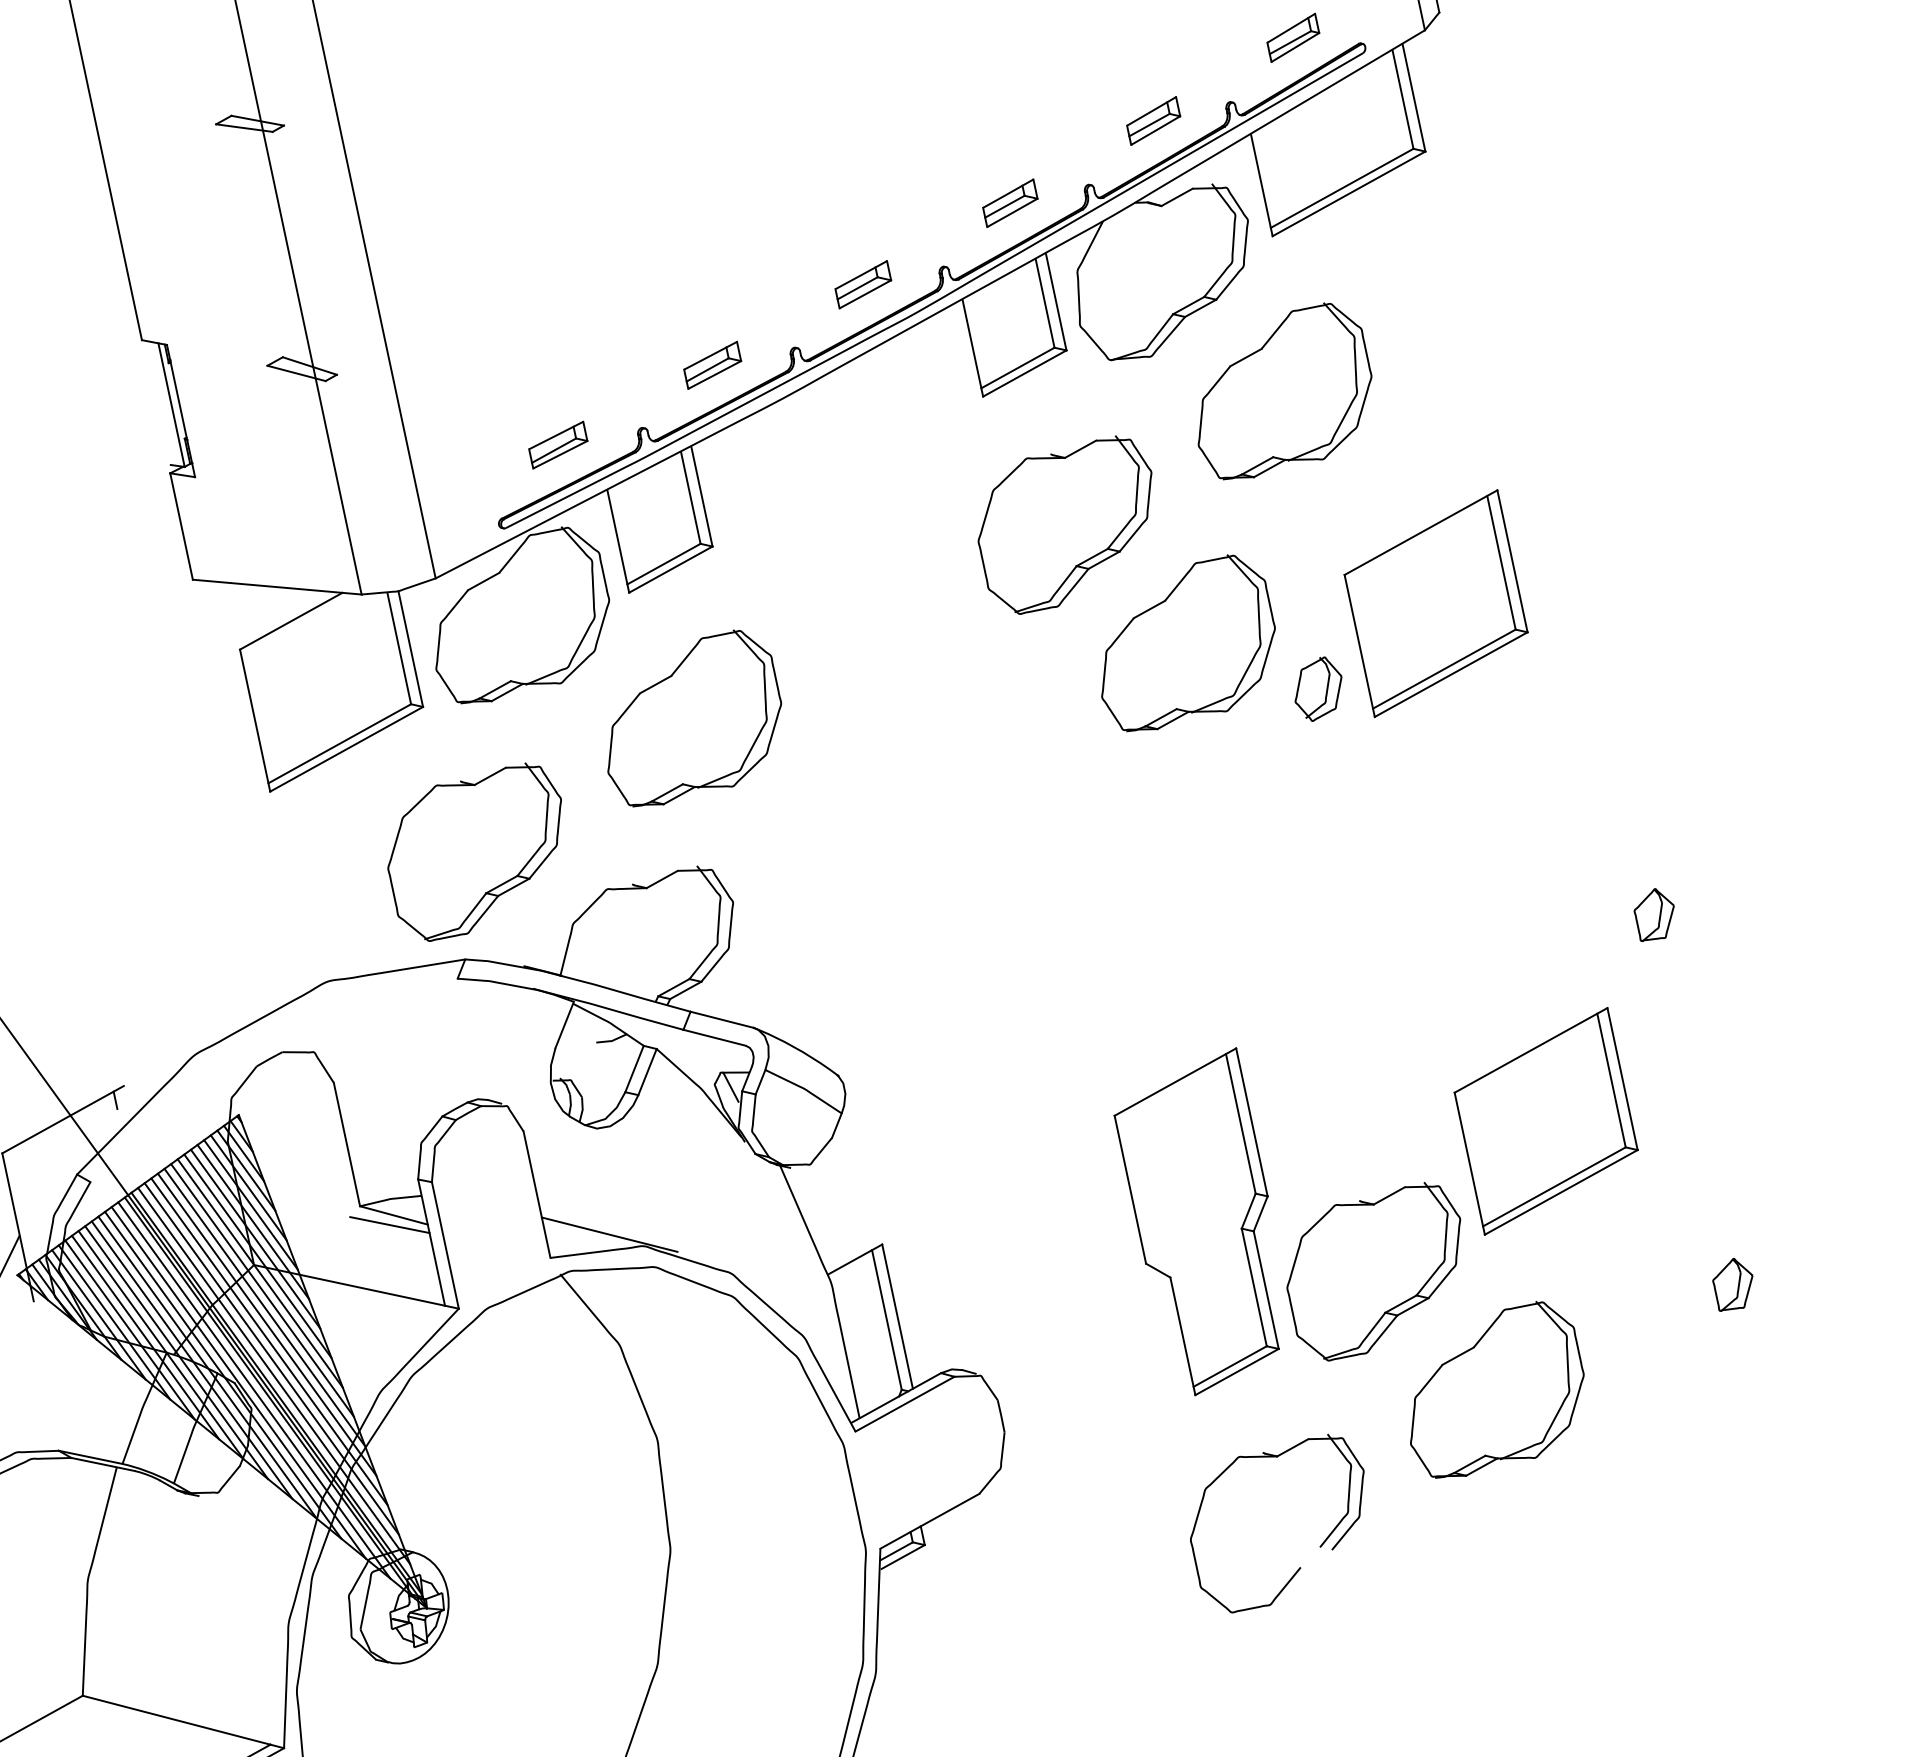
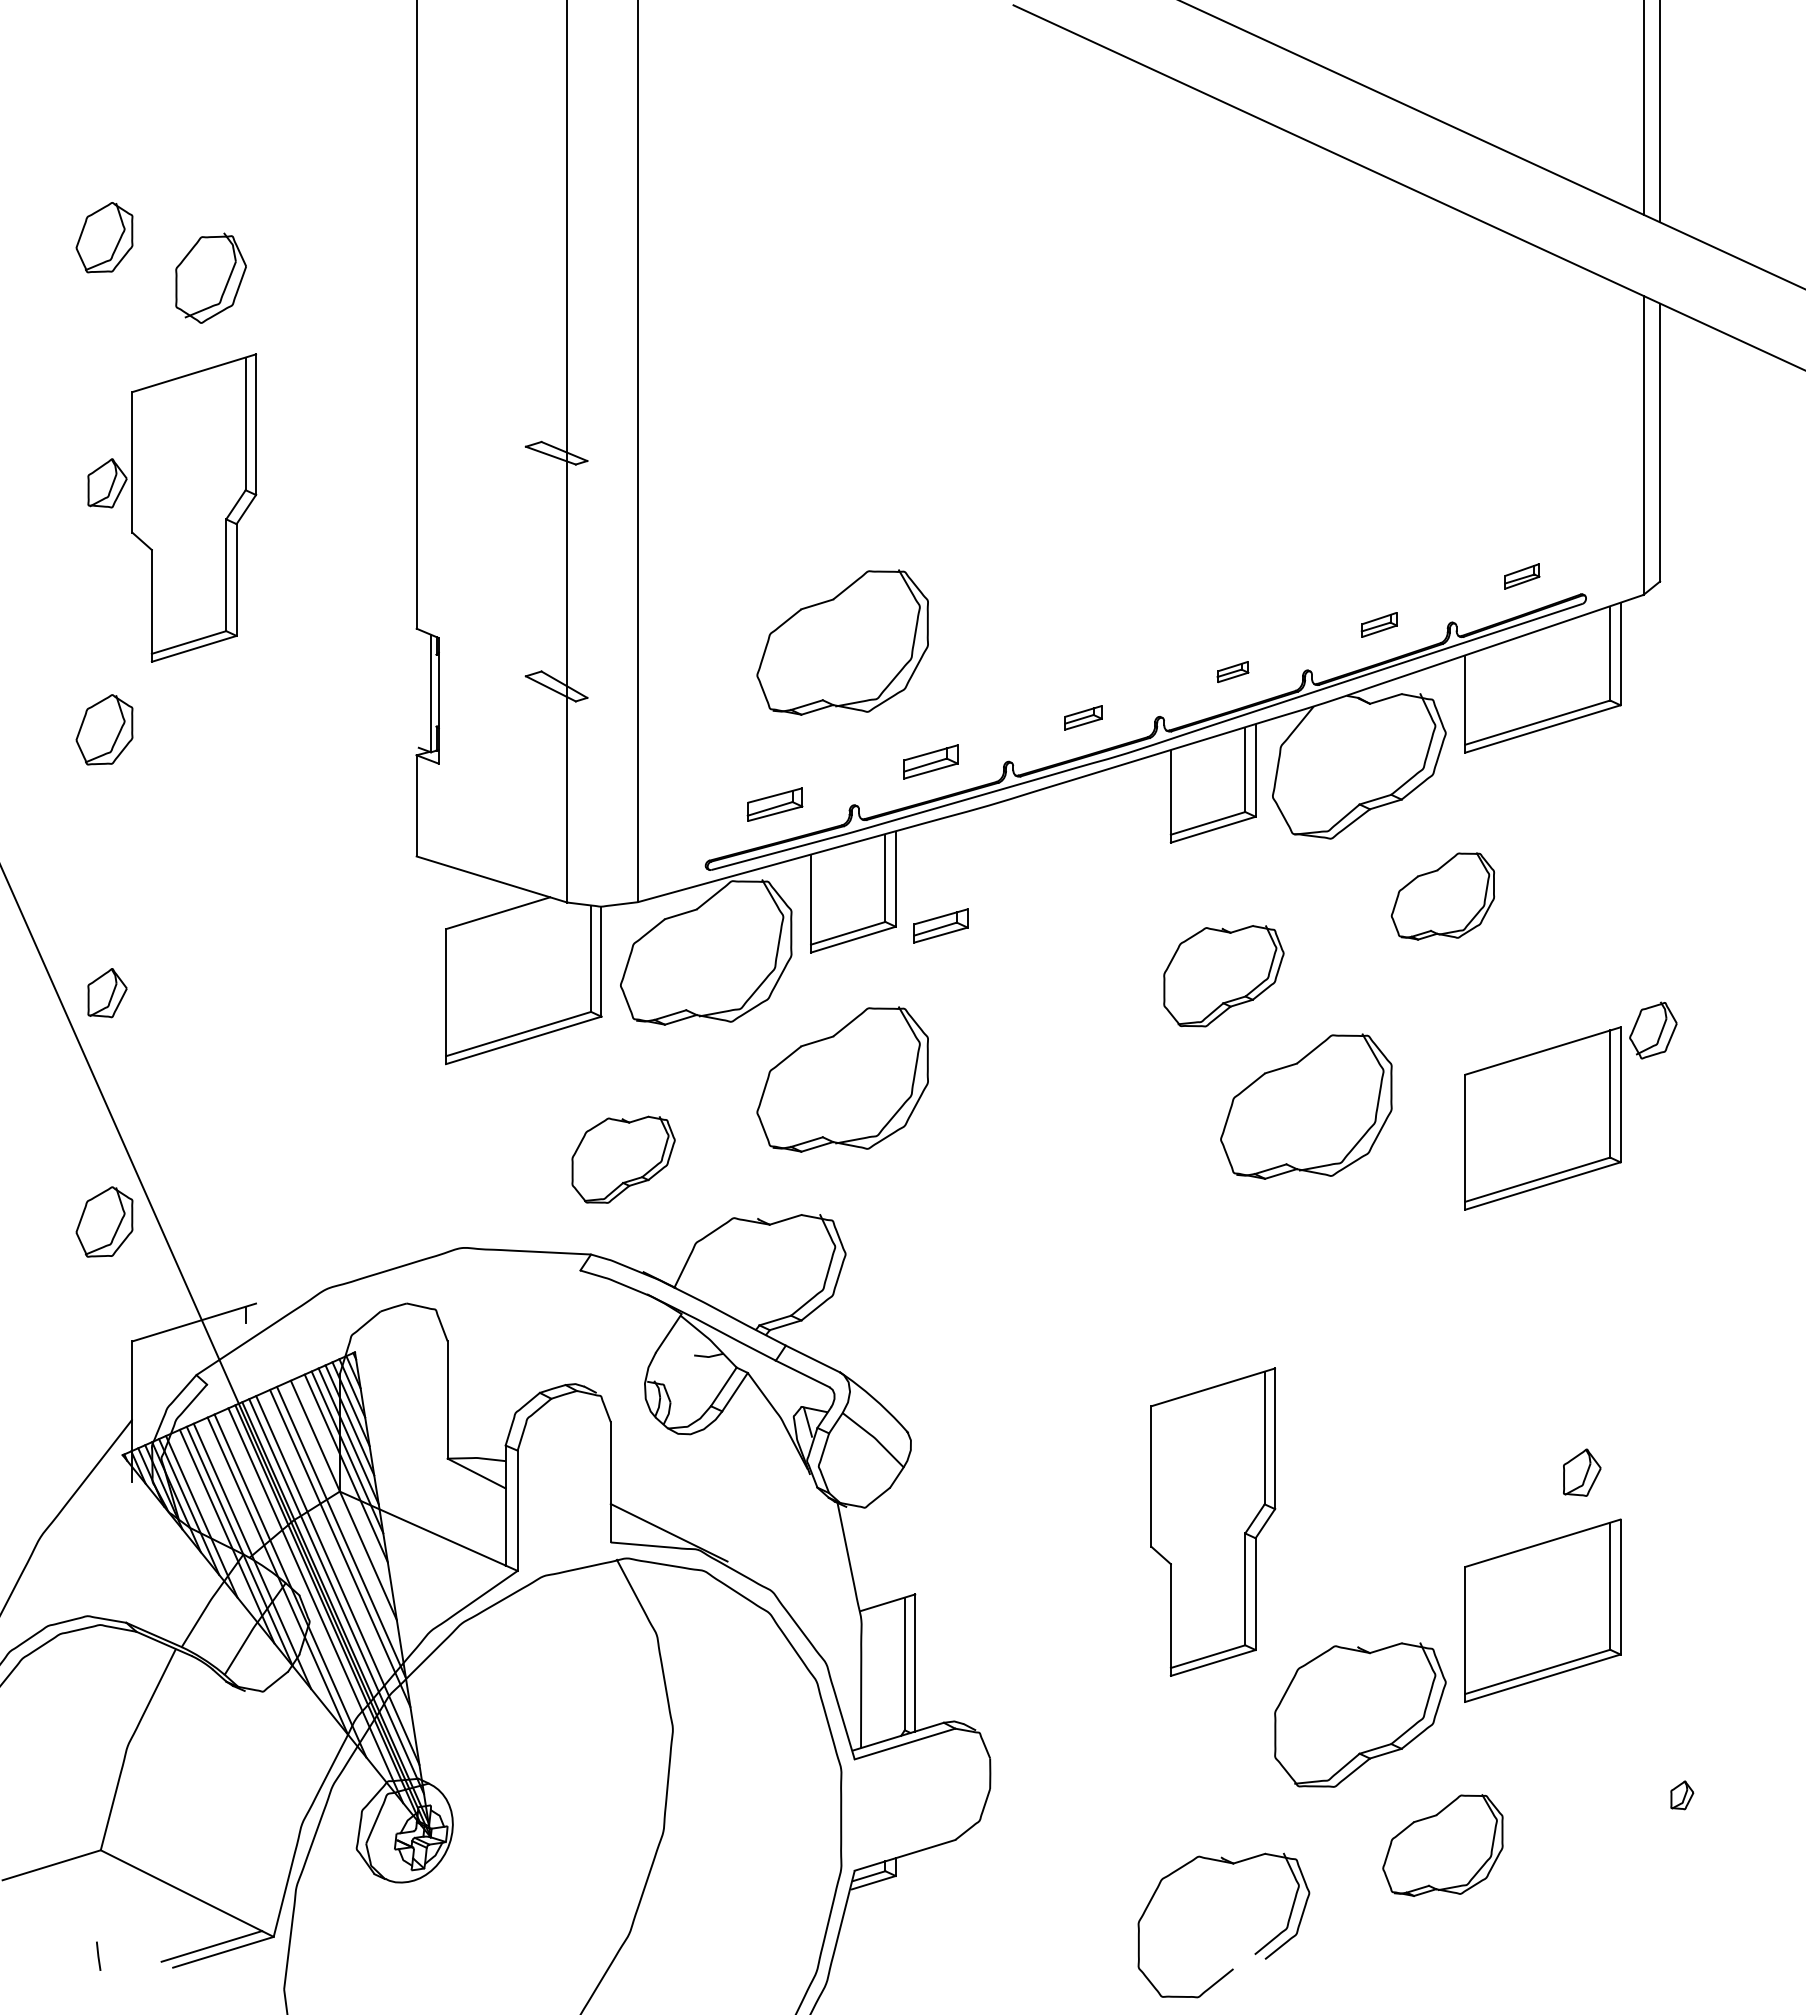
part: (1292, 38) -> (1521, 576), size x0.7
part: (1153, 120) -> (1379, 624), size x0.7
part: (1009, 202) -> (1232, 671), size x0.6
part: (592, 259) -> (842, 642), added
part: (863, 284) -> (1083, 717), size x0.7
part: (1280, 392) -> (1442, 896), size x0.6
part: (1068, 524) -> (1223, 975), size x0.7
part: (759, 535) -> (940, 925), added
part: (1318, 689) -> (1653, 1030), moved
part: (478, 852) -> (623, 1159), size x0.6
part: (1655, 914) -> (1582, 1472), moved
part: (1205, 1223) -> (1213, 1521), moved
line: (389, 1225) -> (470, 1481), removed
line: (257, 1256) -> (344, 1484), removed
part: (1734, 1284) -> (1682, 1795), size x0.6
line: (262, 1290) -> (342, 1516), removed
line: (129, 1329) -> (214, 1526), removed
line: (268, 1342) -> (338, 1564), removed
line: (191, 1359) -> (264, 1565), removed
line: (237, 1382) -> (302, 1595), removed
part: (1493, 1390) -> (1442, 1845), size x0.7

